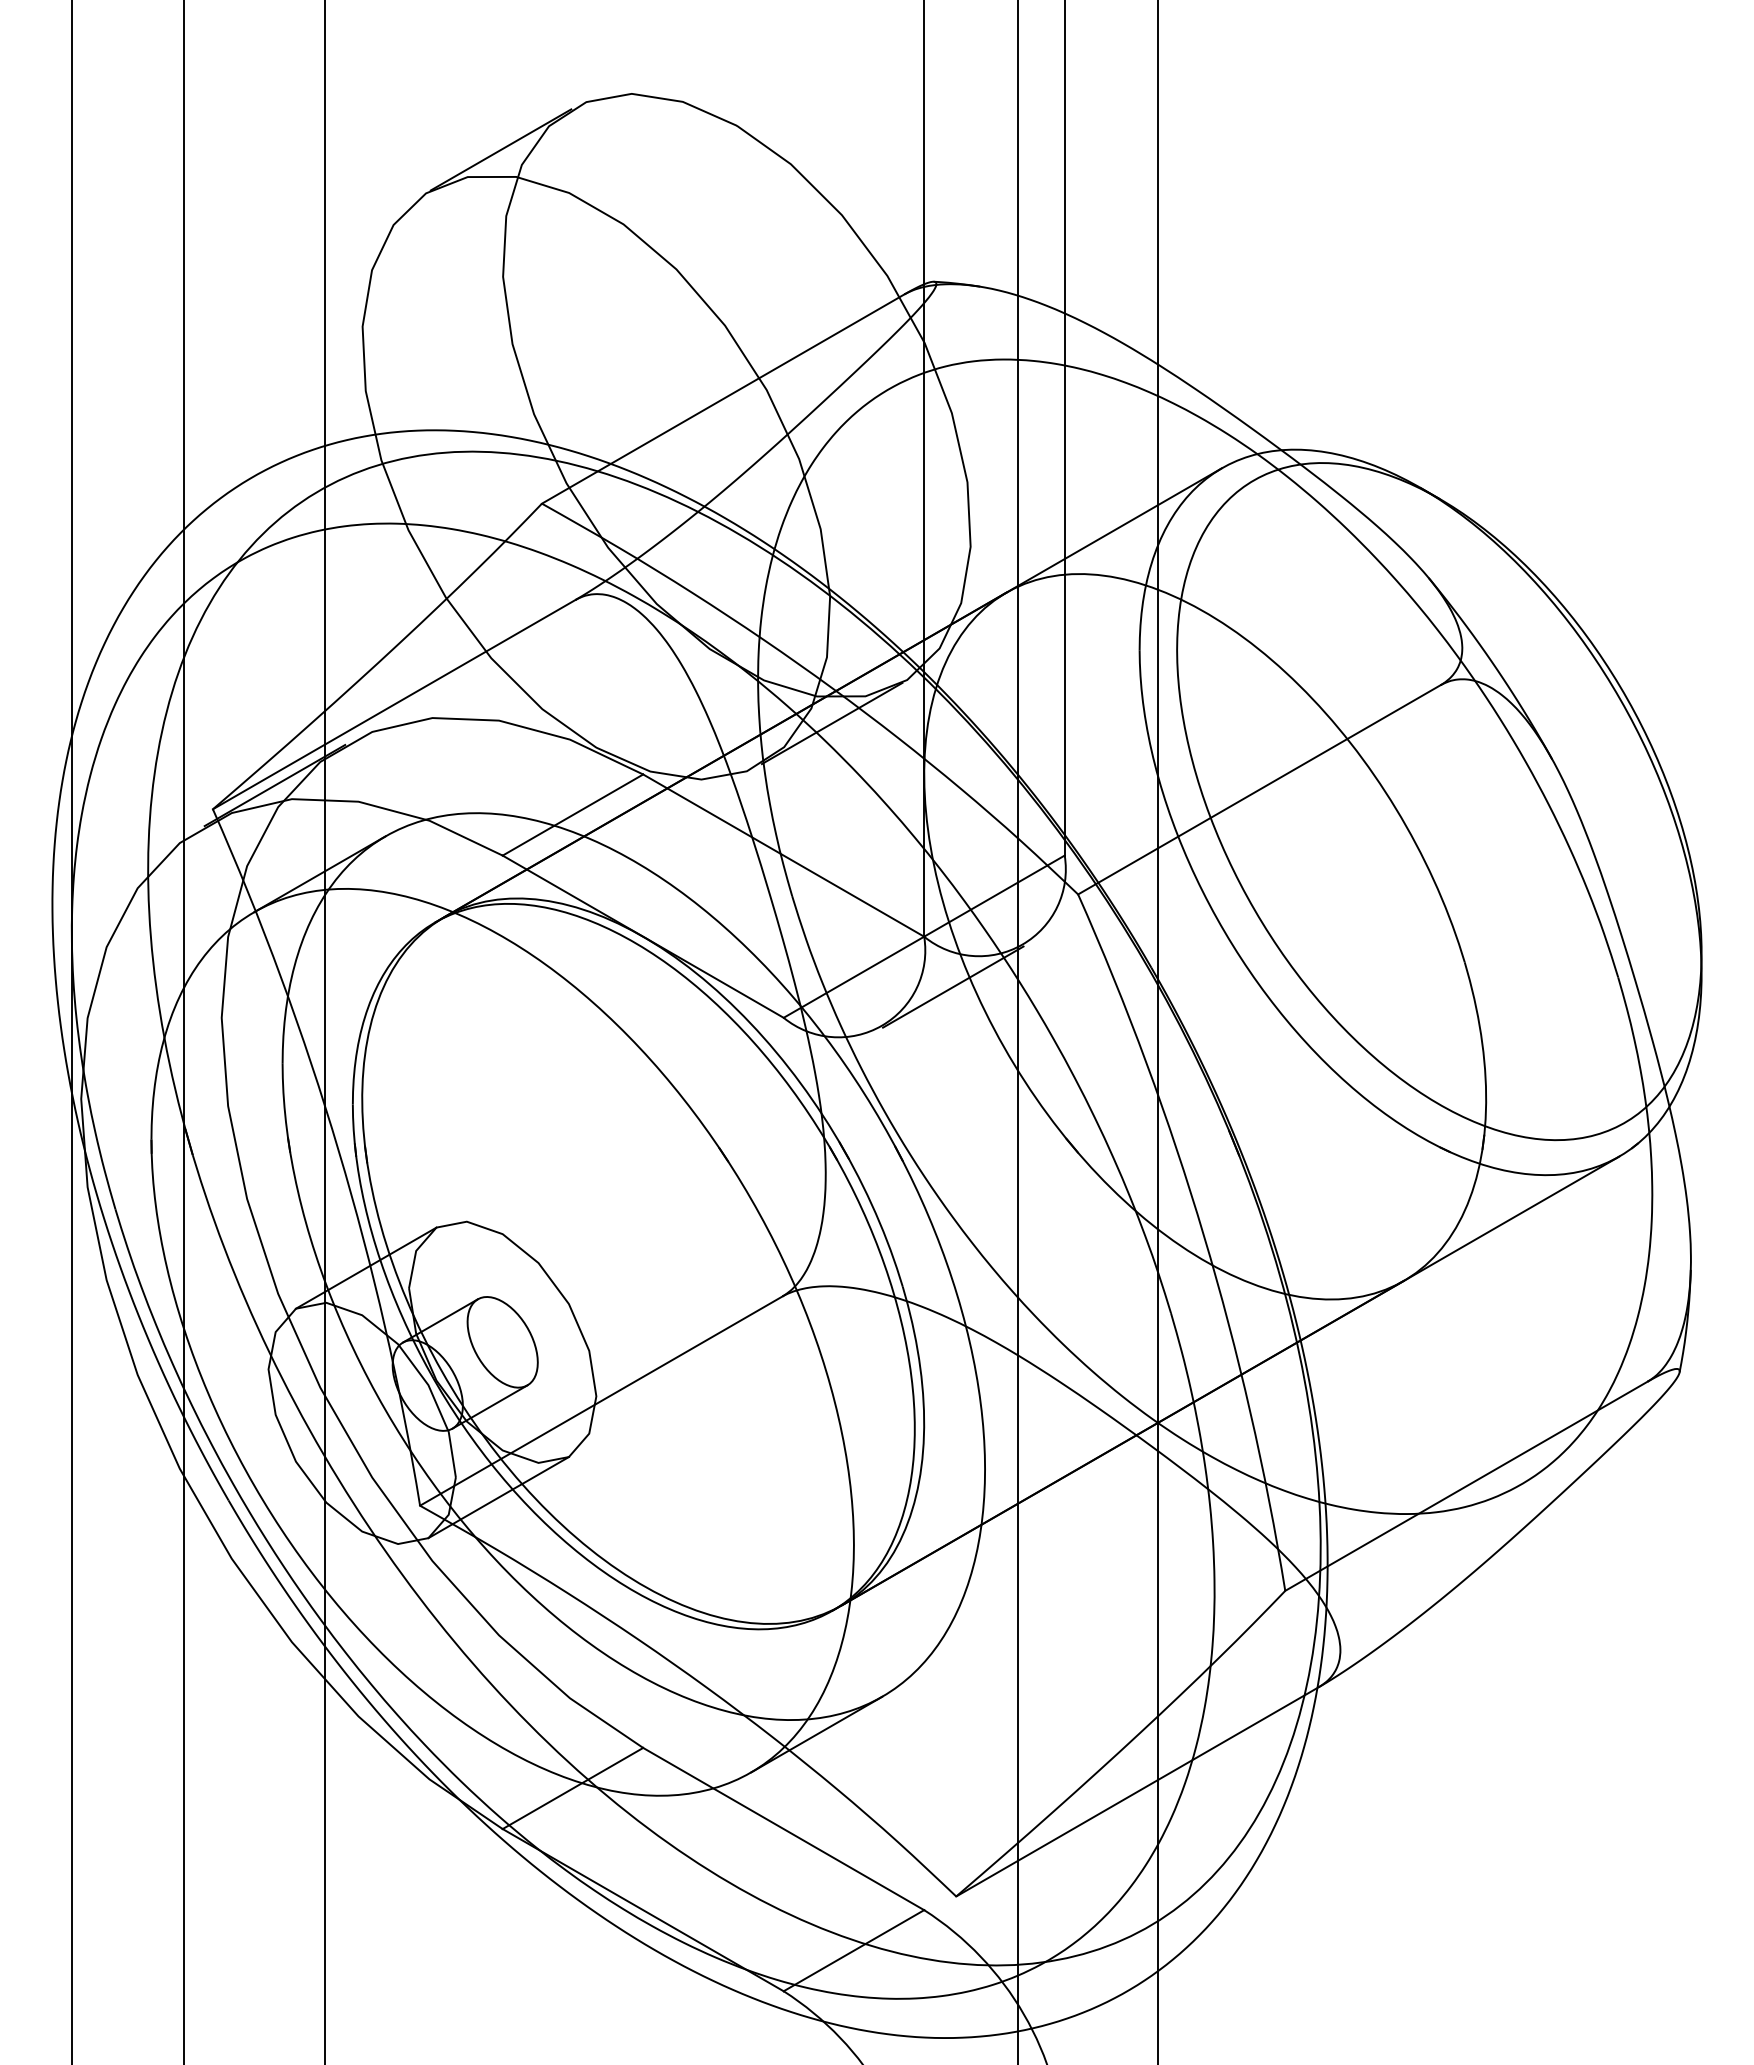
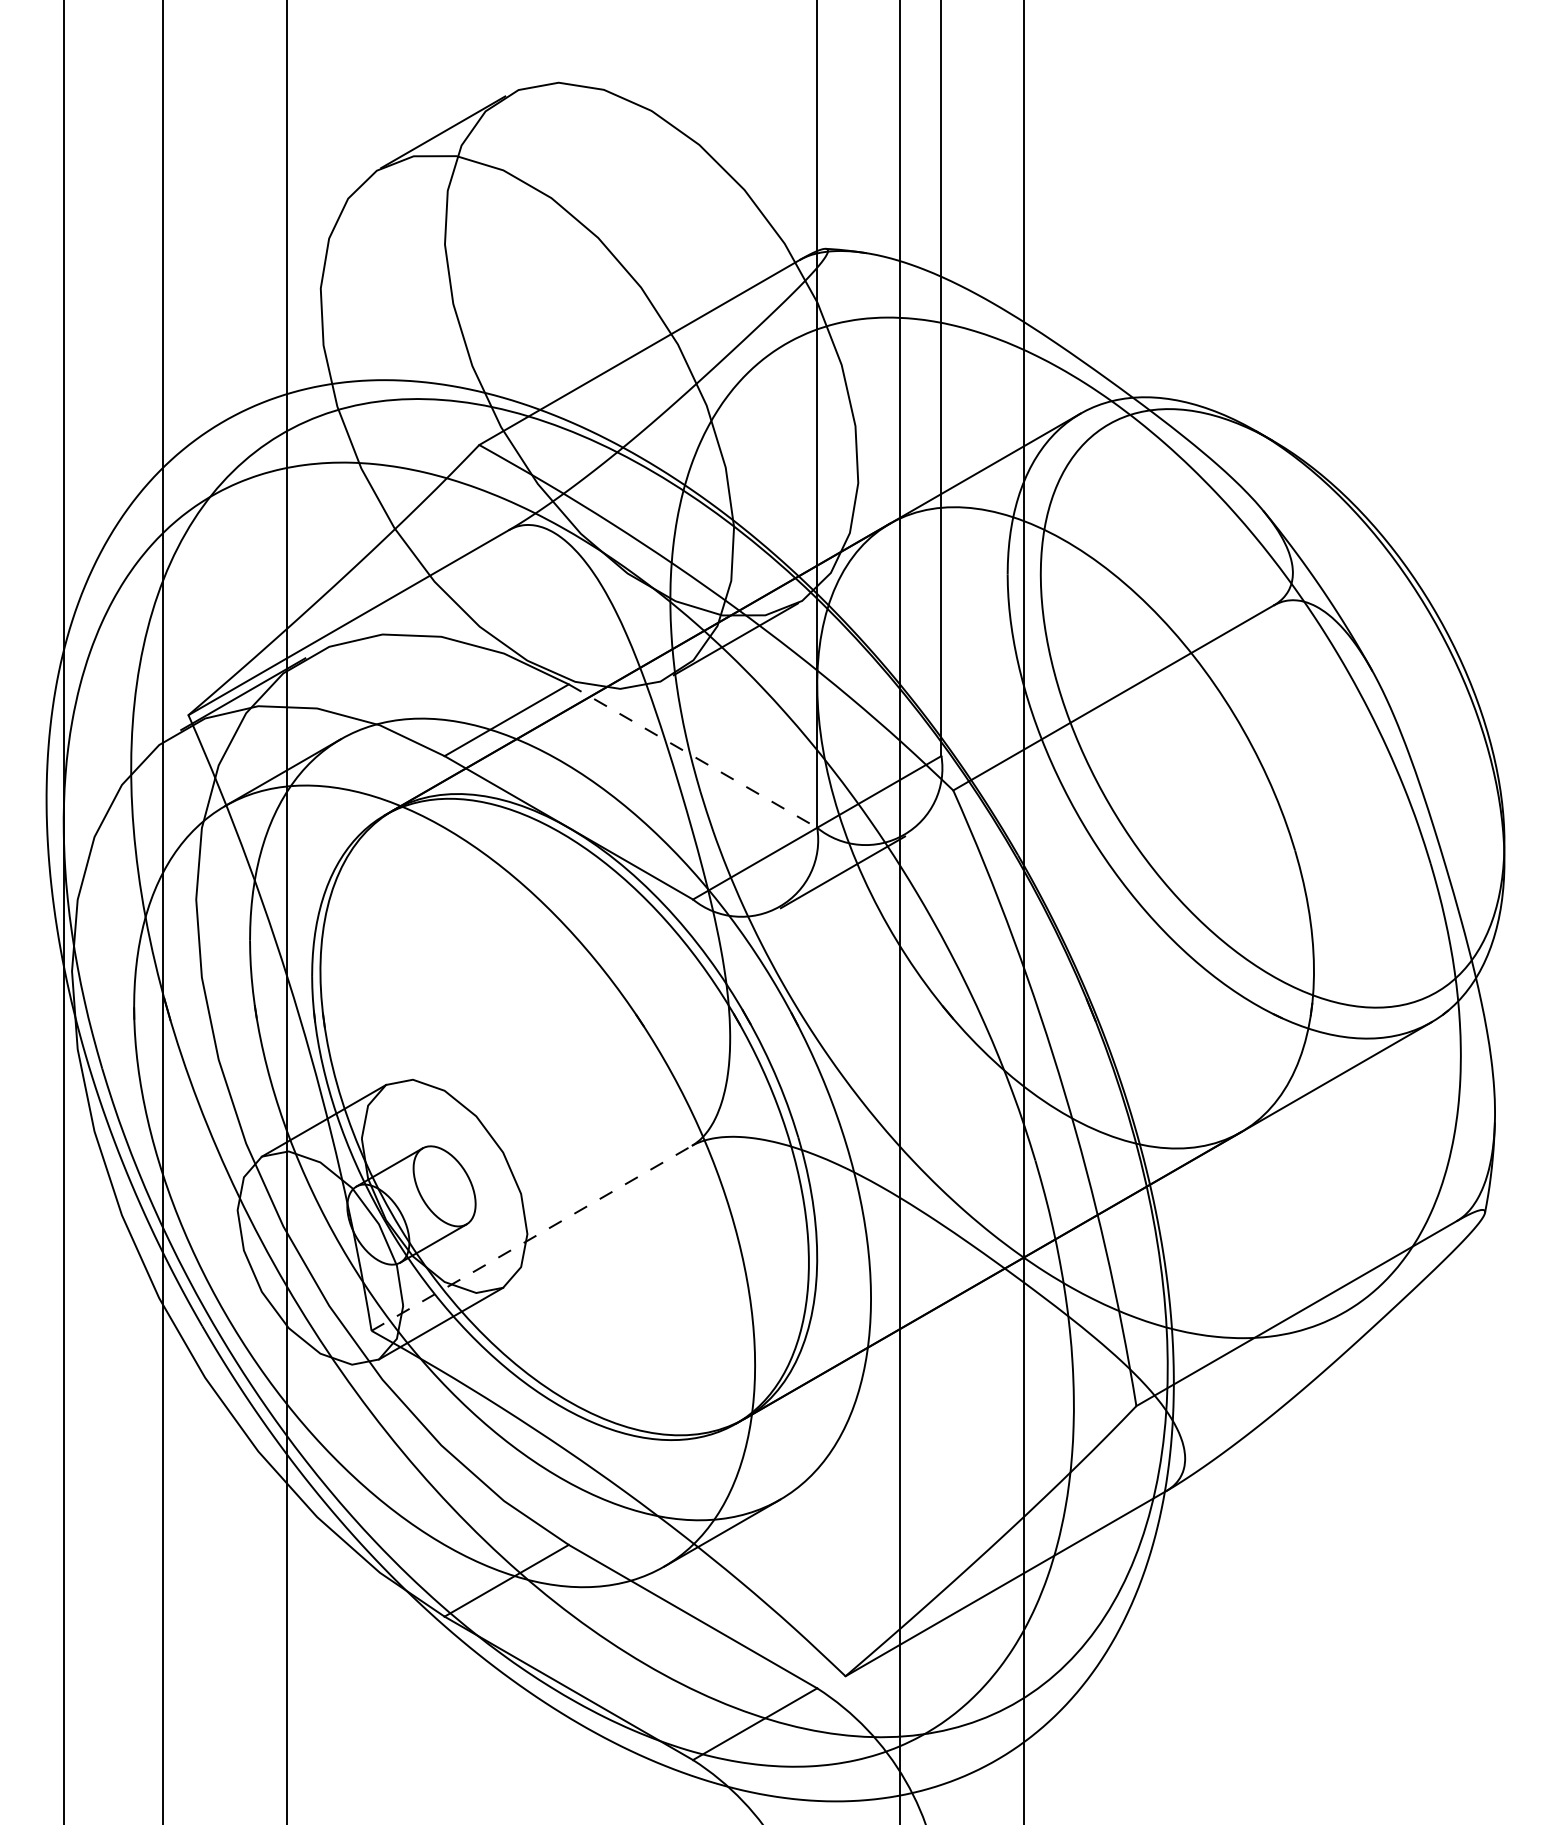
line: (784, 855) -> (693, 756), solid -> dashed
line: (601, 1400) -> (531, 1237), solid -> dashed

